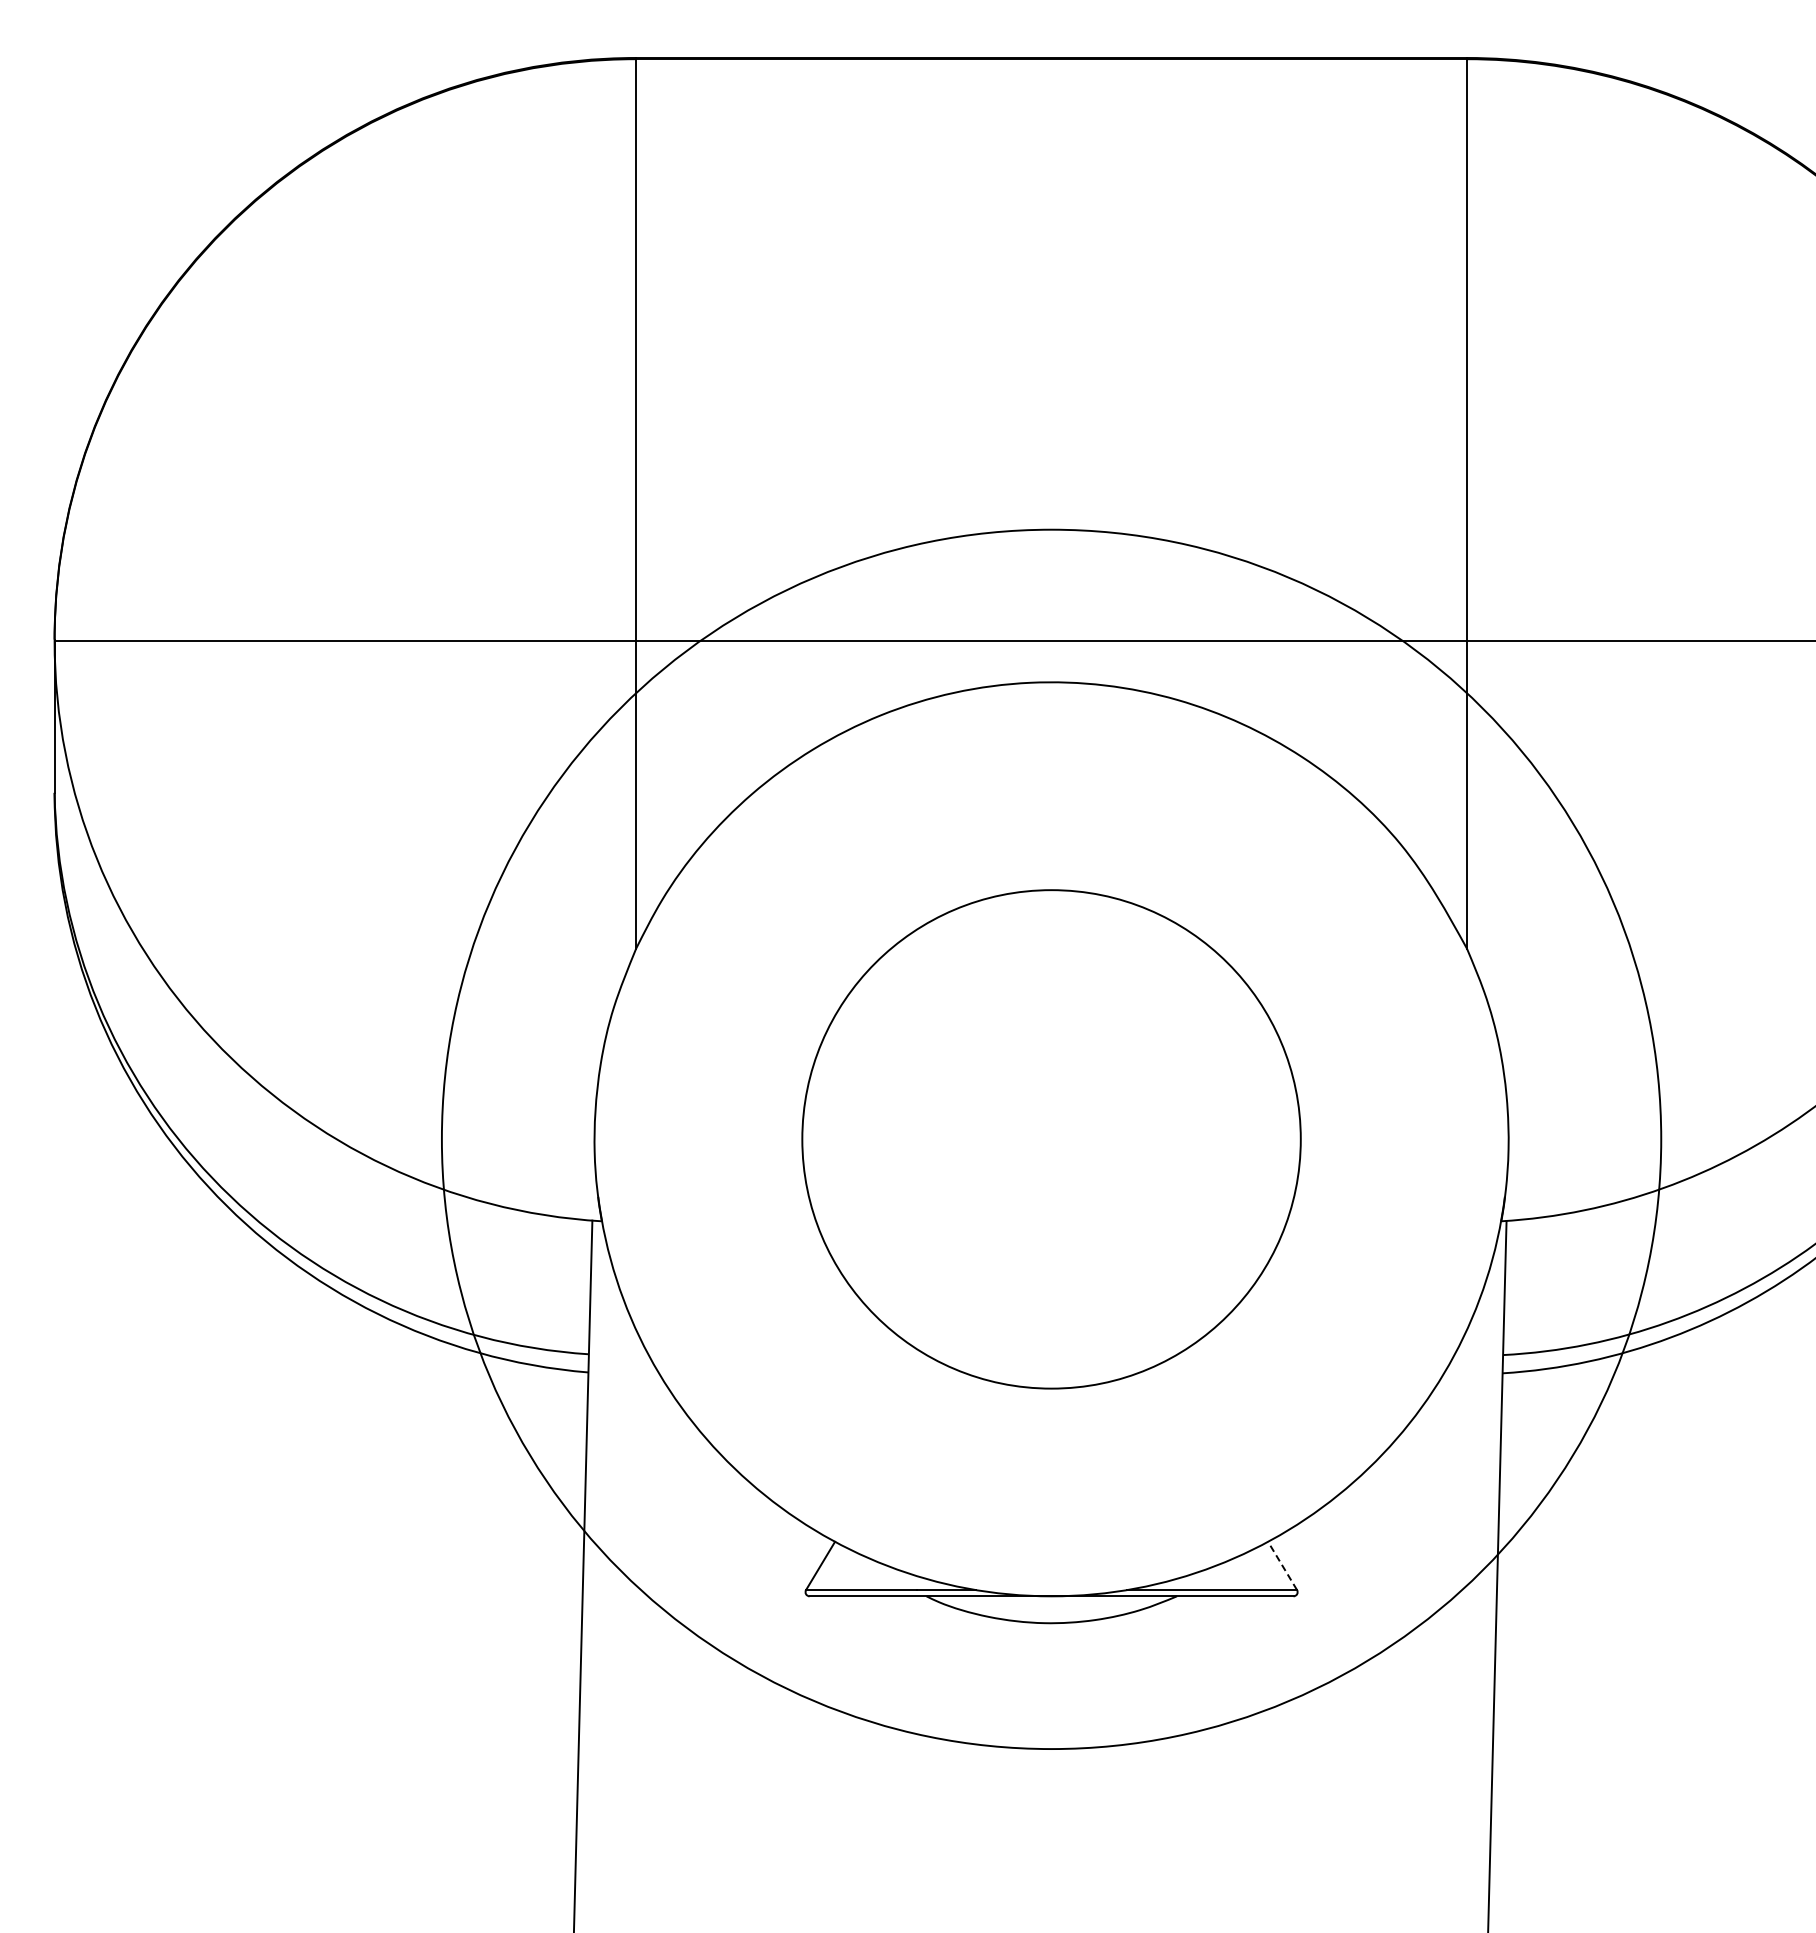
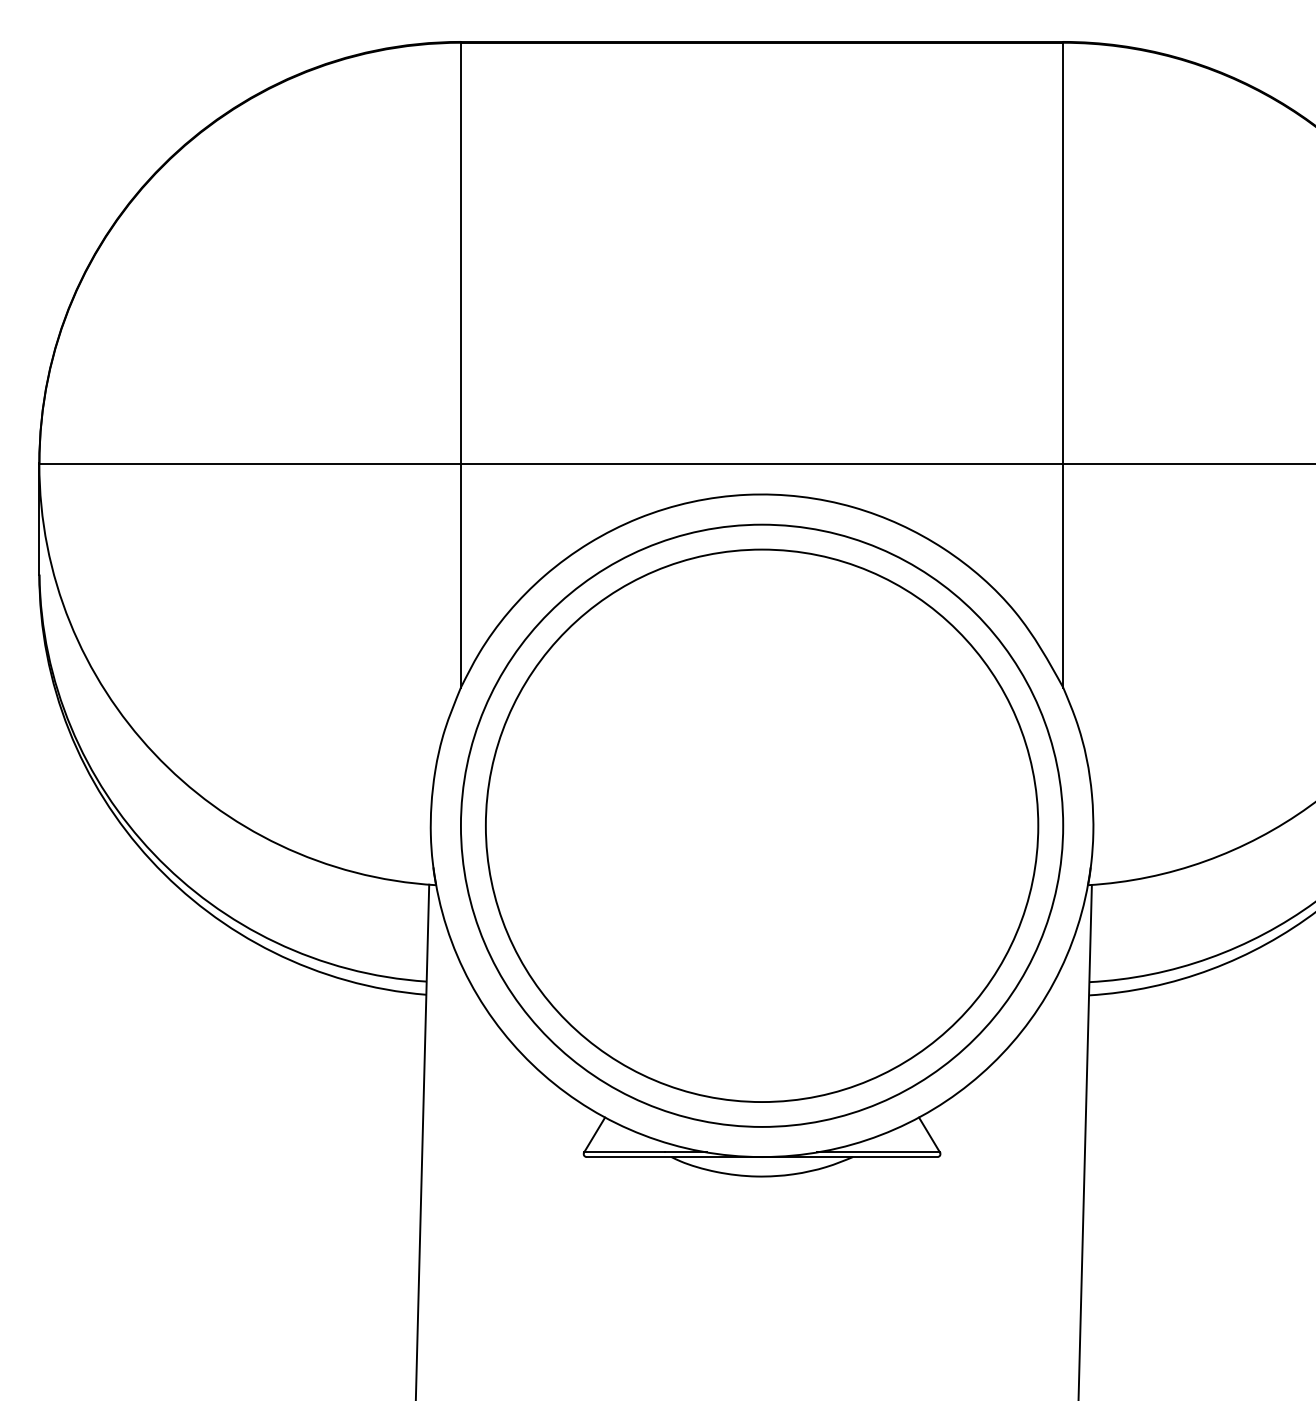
circle: (1051, 1138) -> (762, 825), size x1.67
circle: (1051, 1139) -> (762, 825), size x0.62
line: (1282, 1565) -> (929, 1134), dashed -> solid

